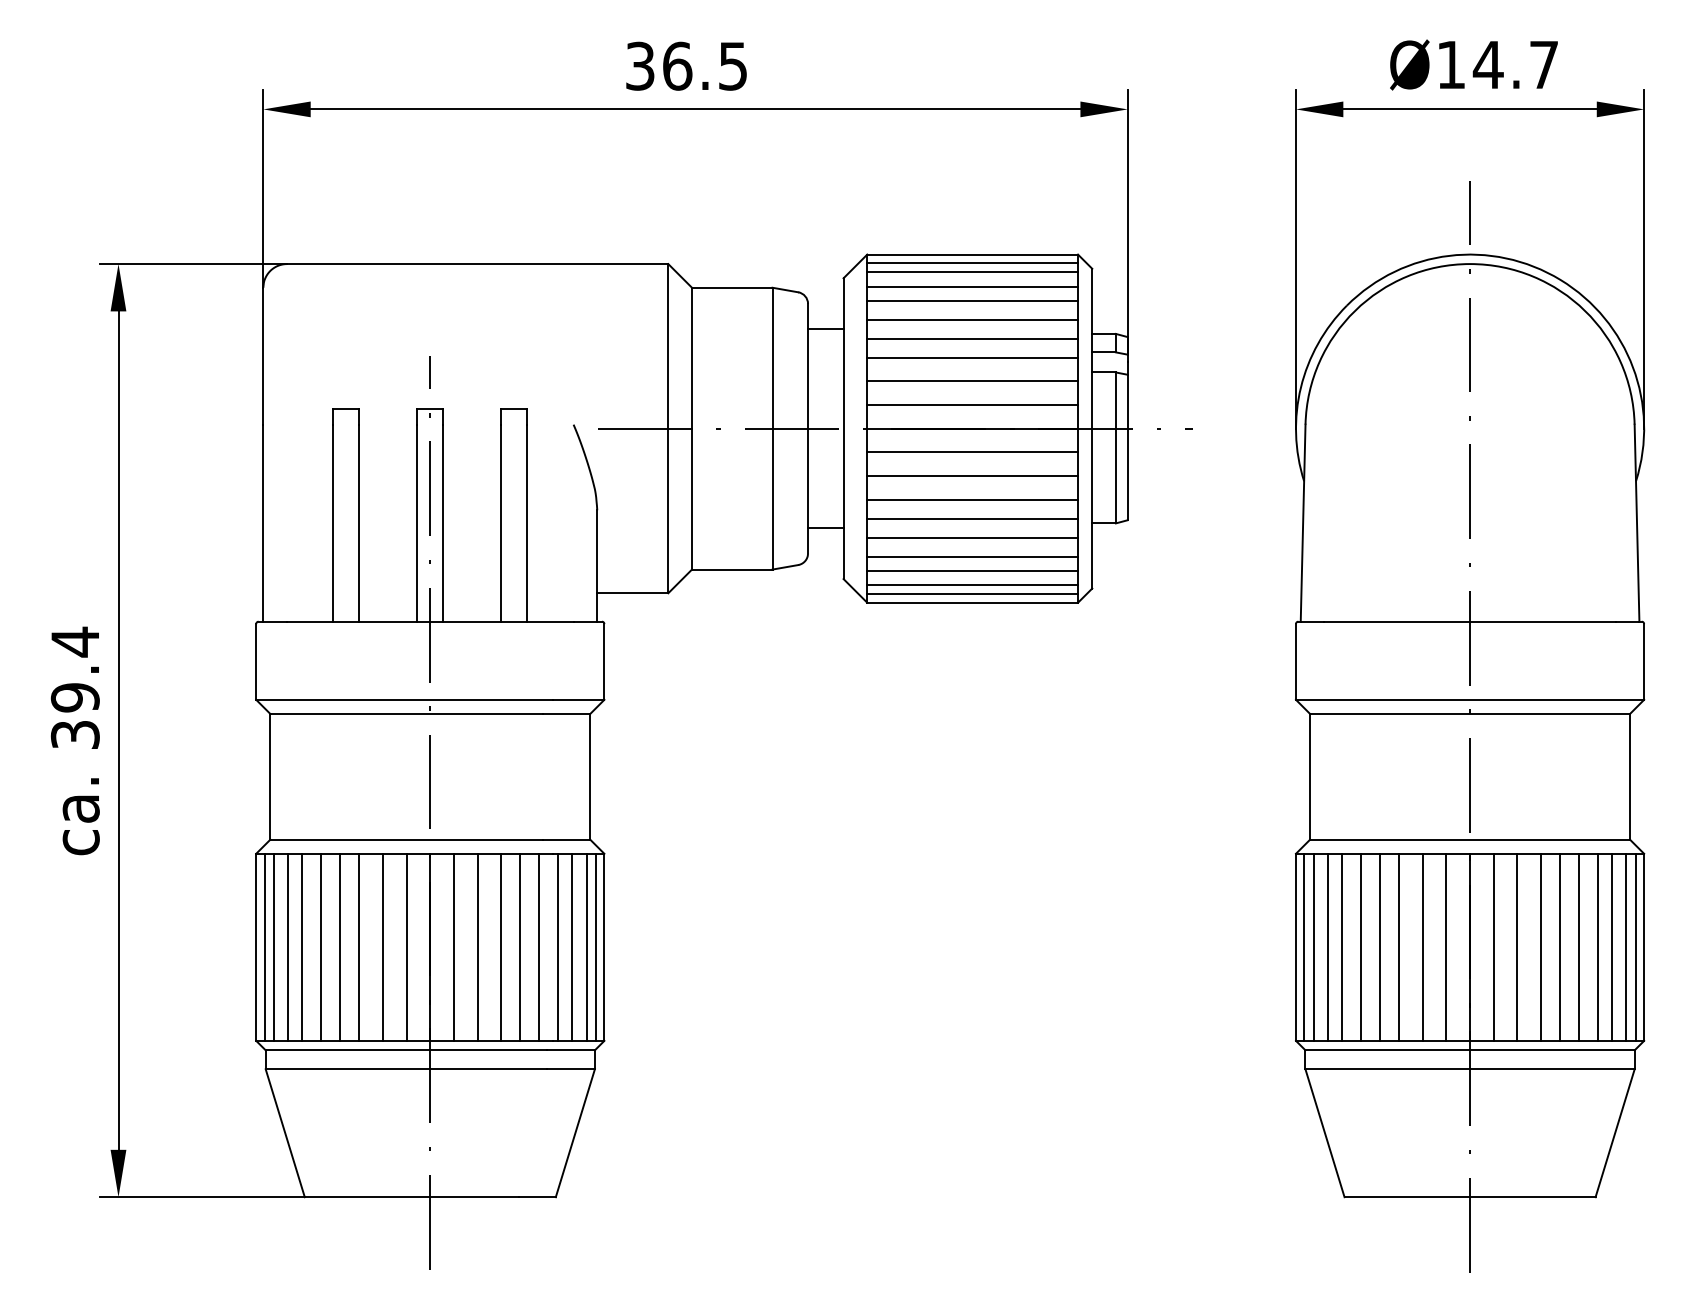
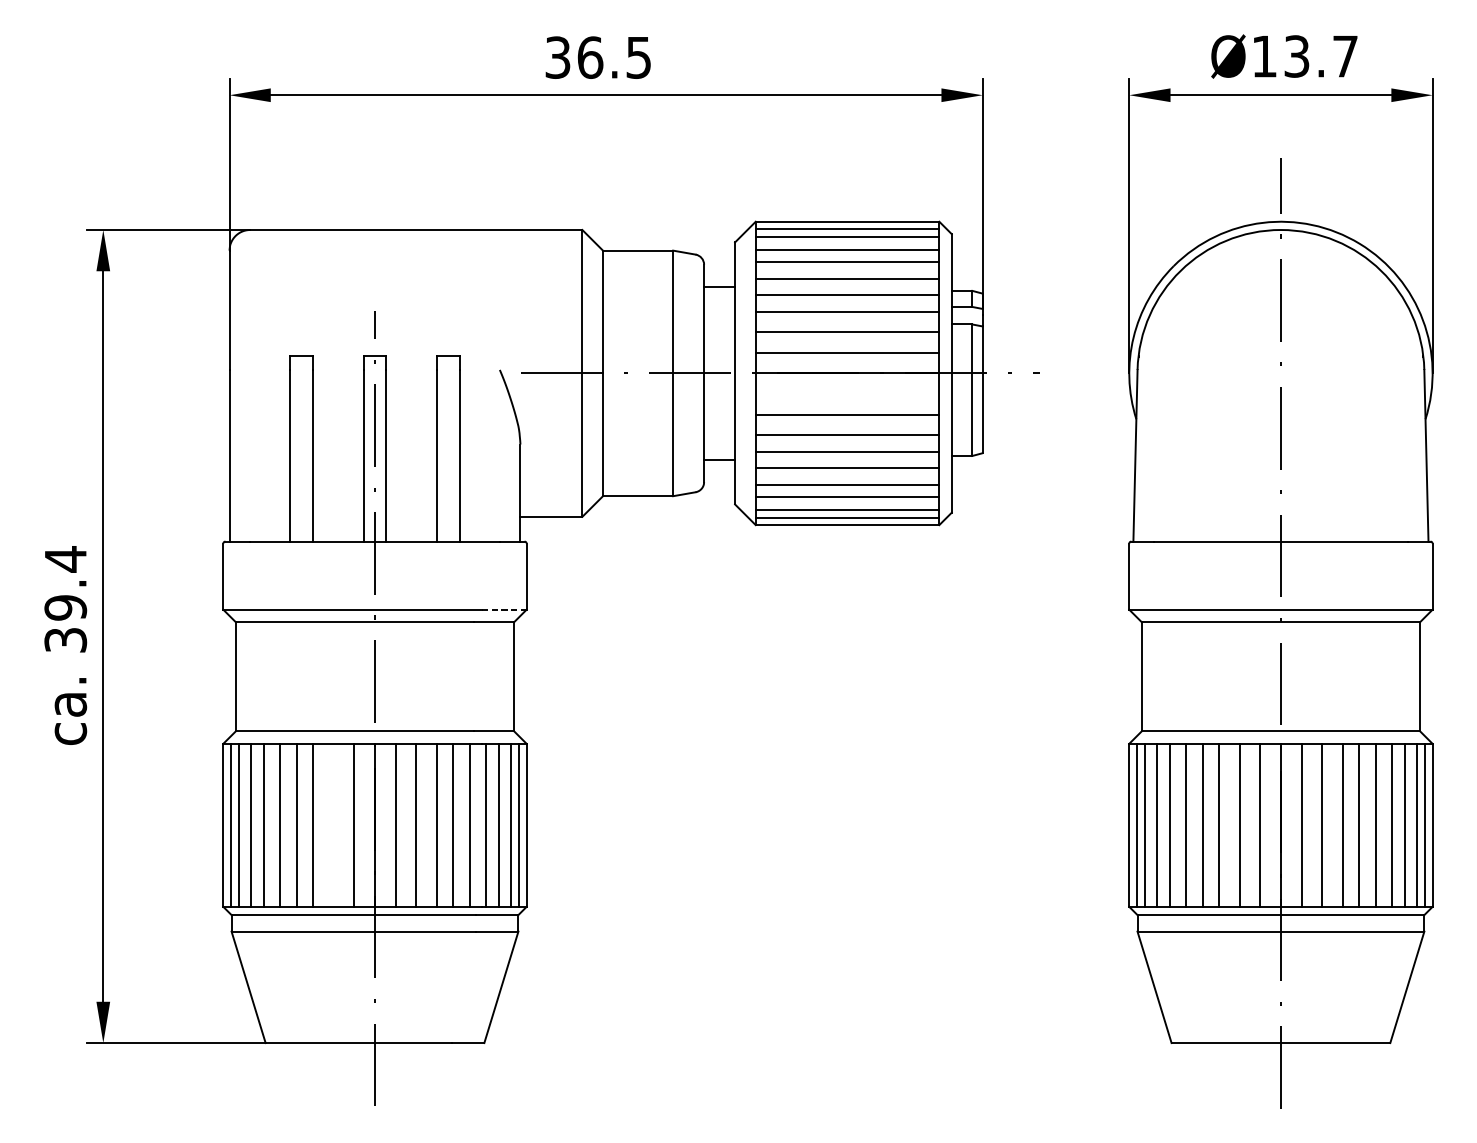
text: (1487, 64) -> (1296, 56), Ø14.7 -> Ø13.7
line: (972, 452) -> (847, 394), removed
line: (579, 699) -> (504, 609), solid -> dashed
line: (382, 946) -> (333, 824), removed

